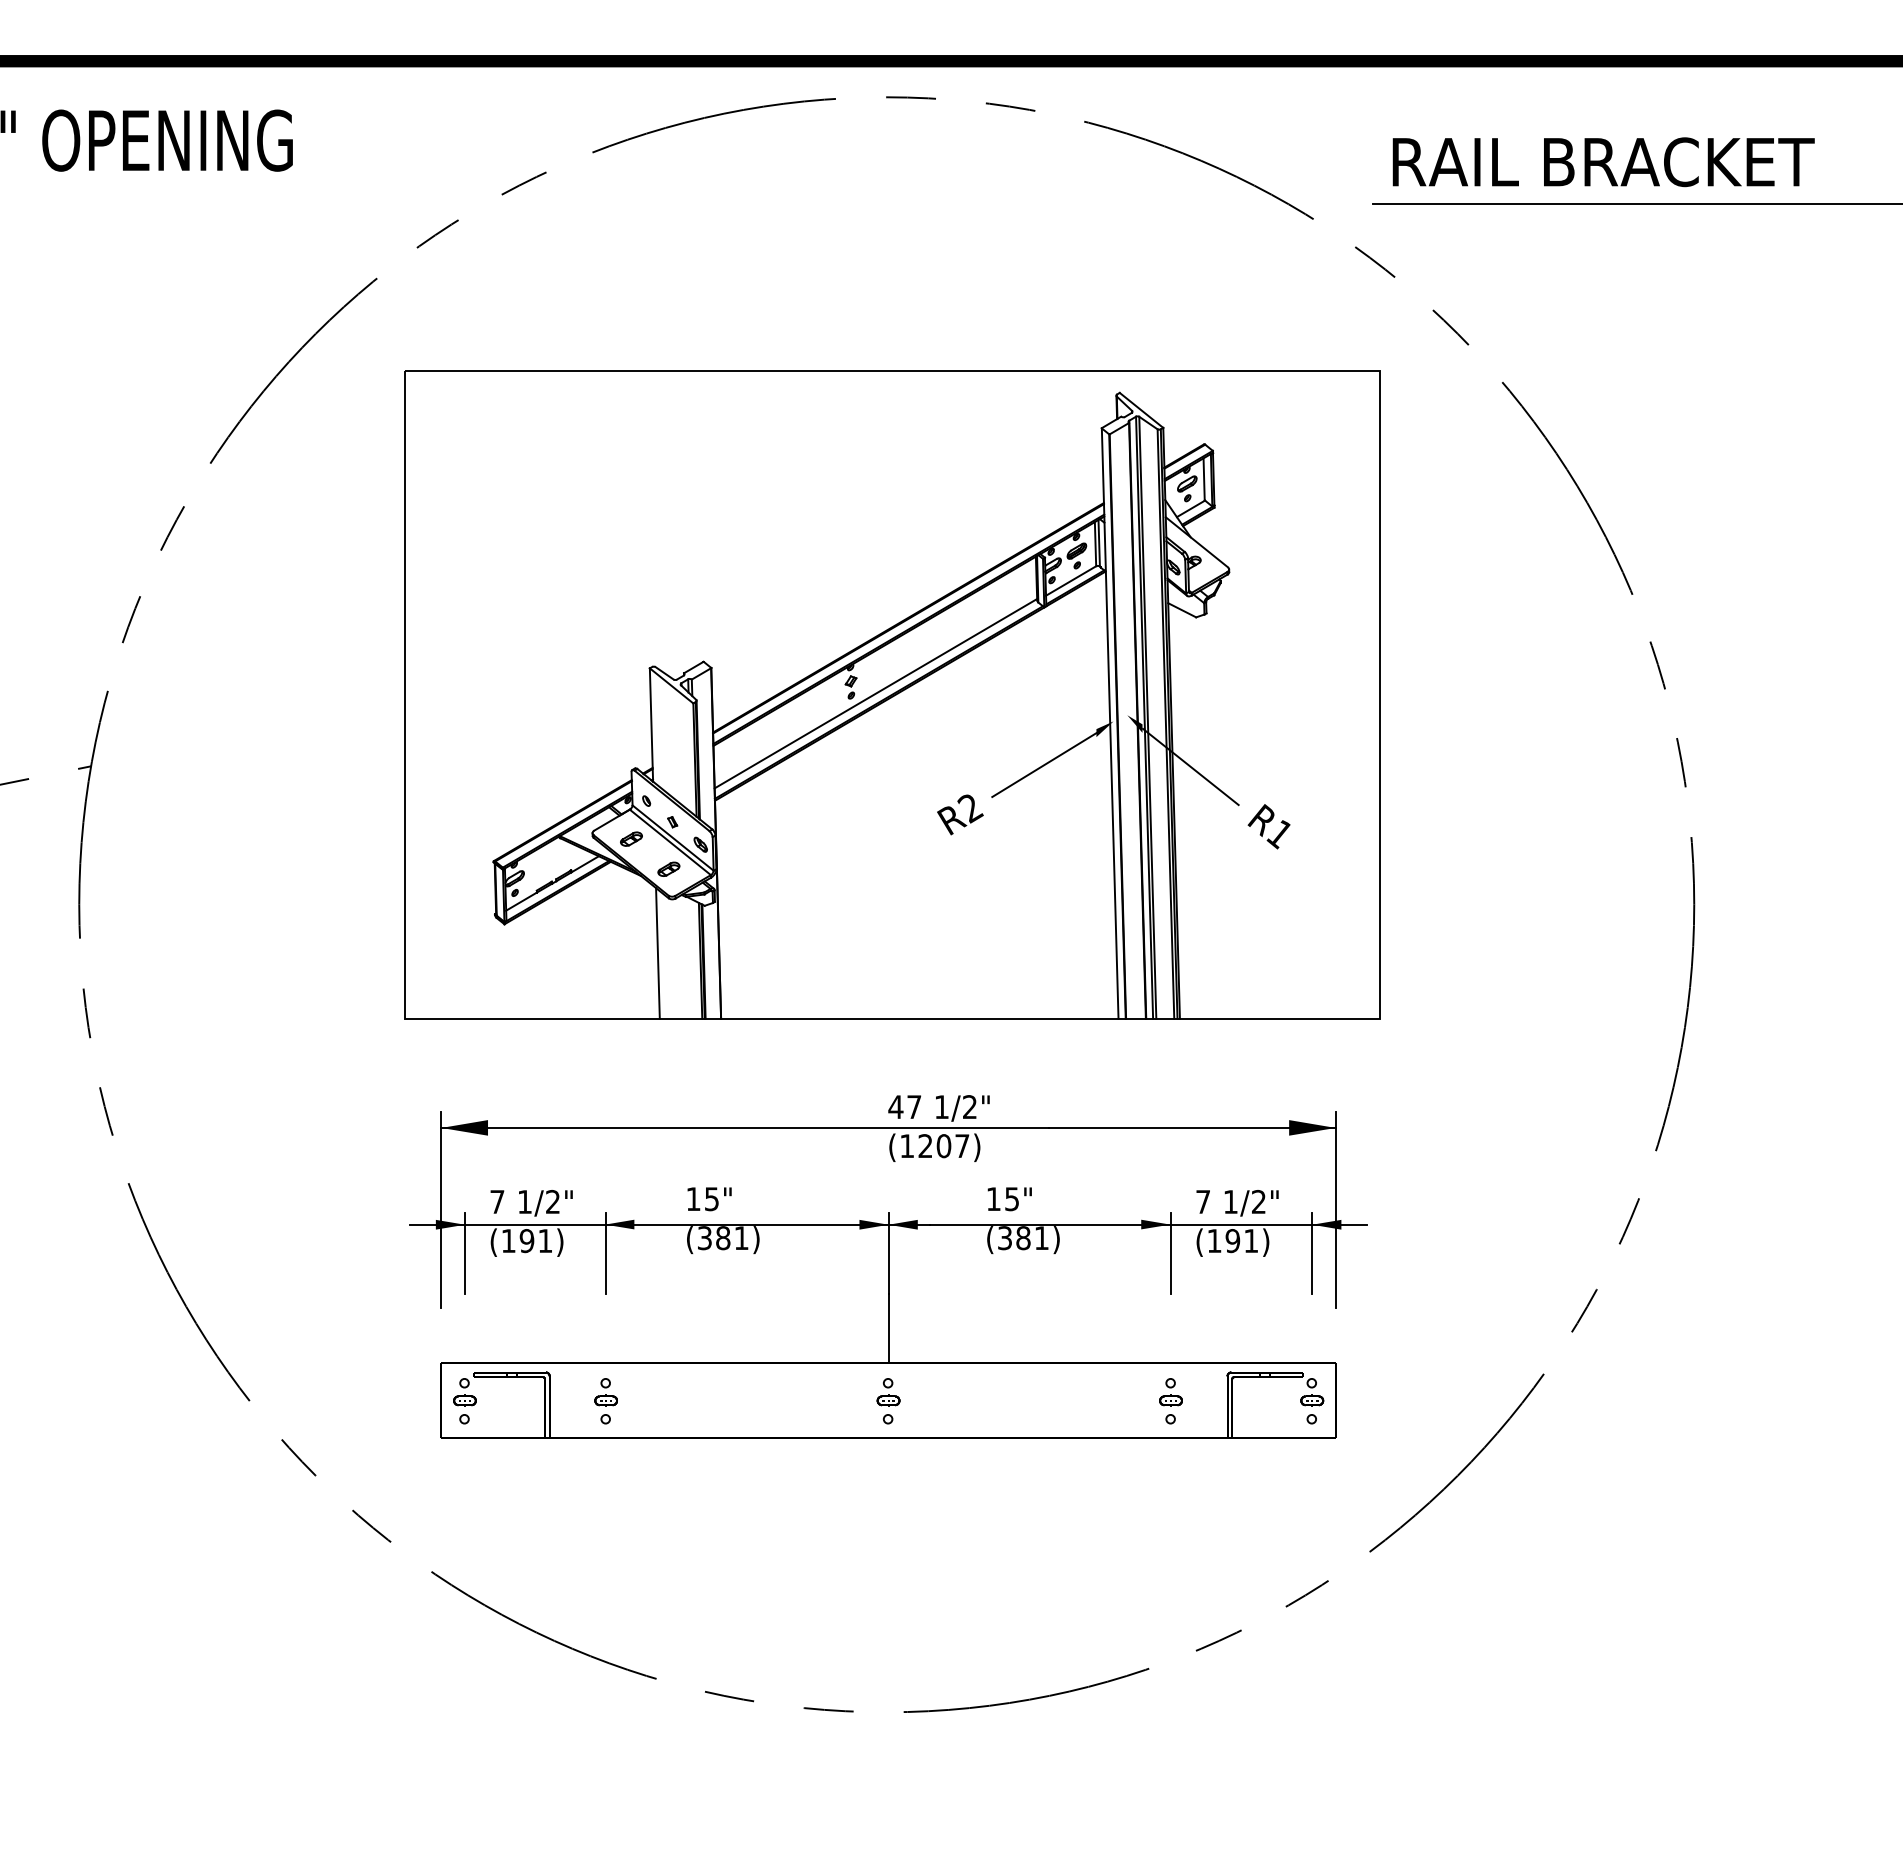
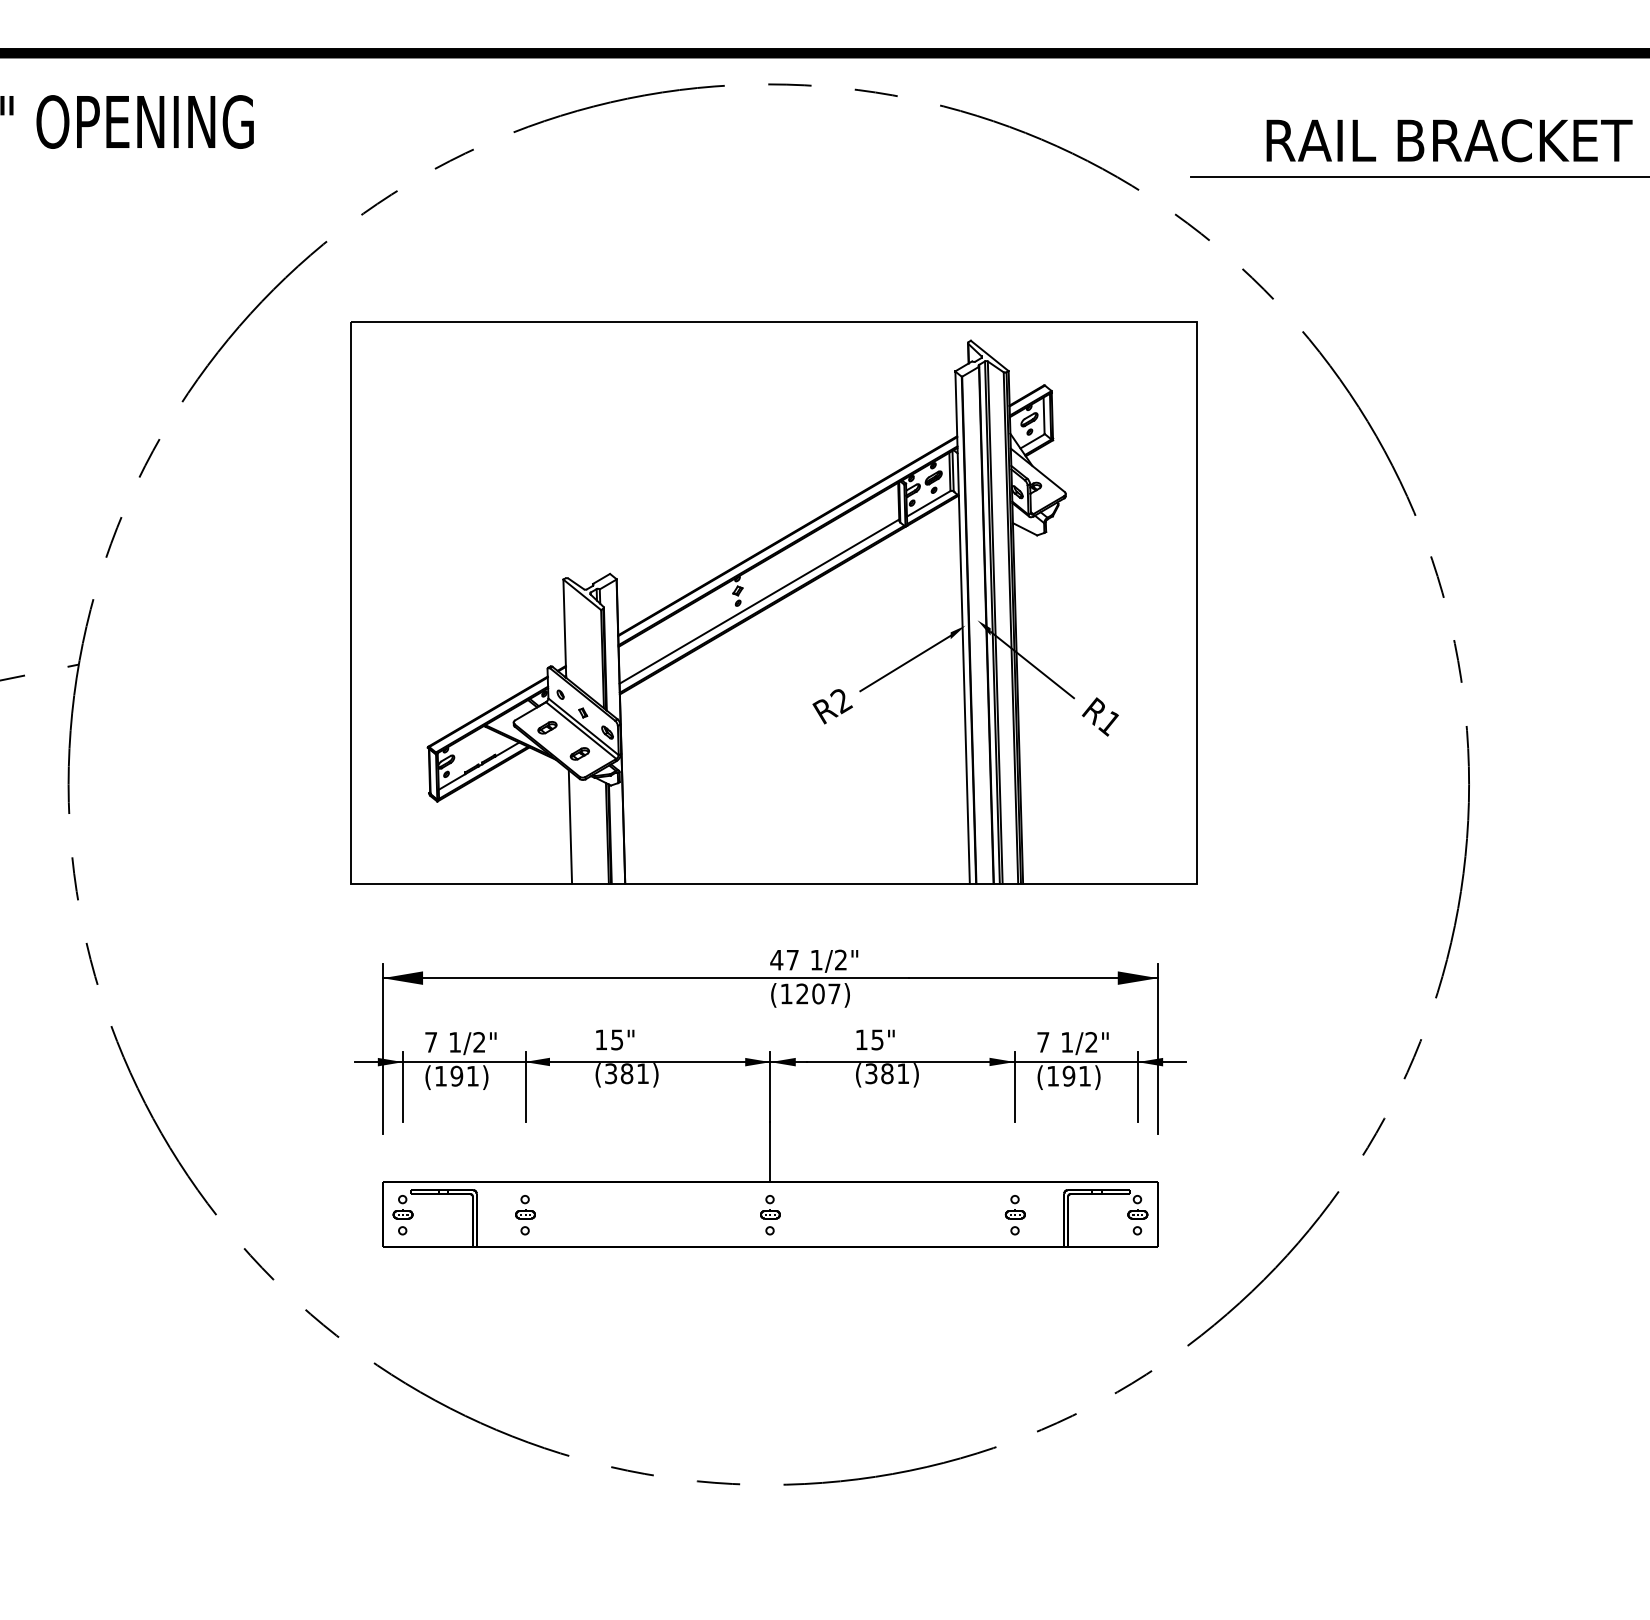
text: (1603, 162) -> (1449, 140), moved

